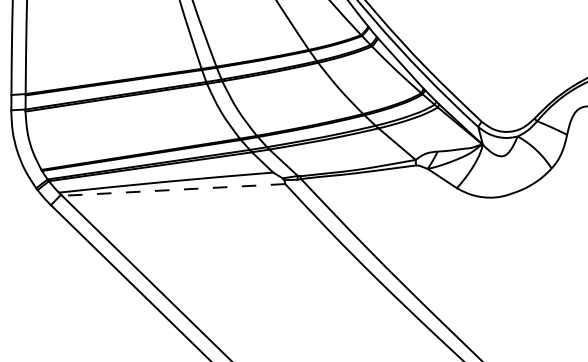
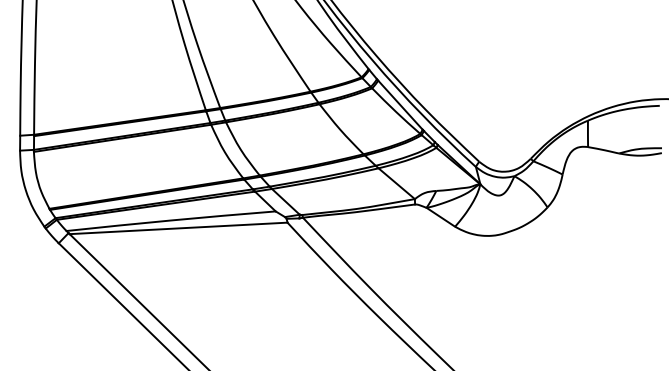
line: (173, 190) -> (178, 228), dashed -> solid

